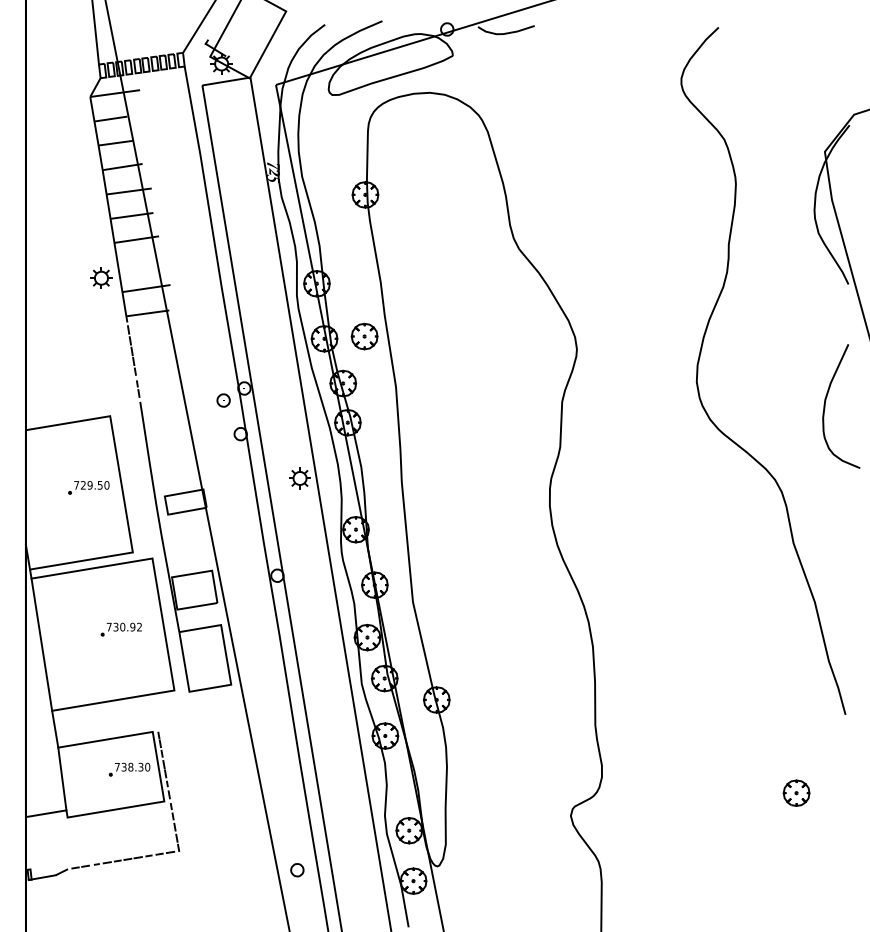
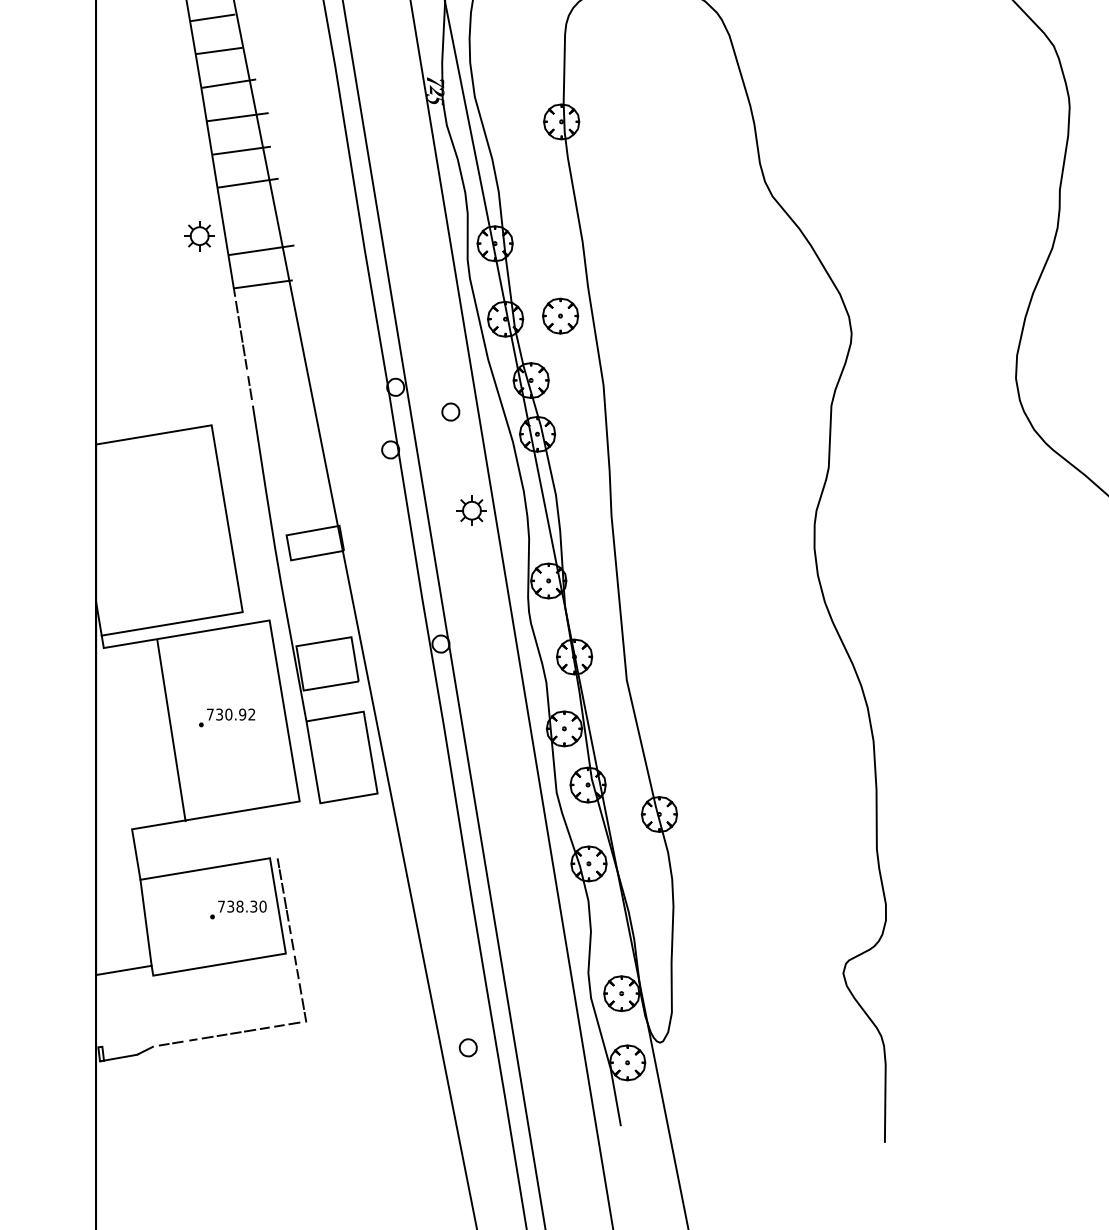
part: (223, 400) -> (450, 412), moved
part: (88, 487) -> (181, 523), removed
line: (41, 644) -> (170, 730), moved

